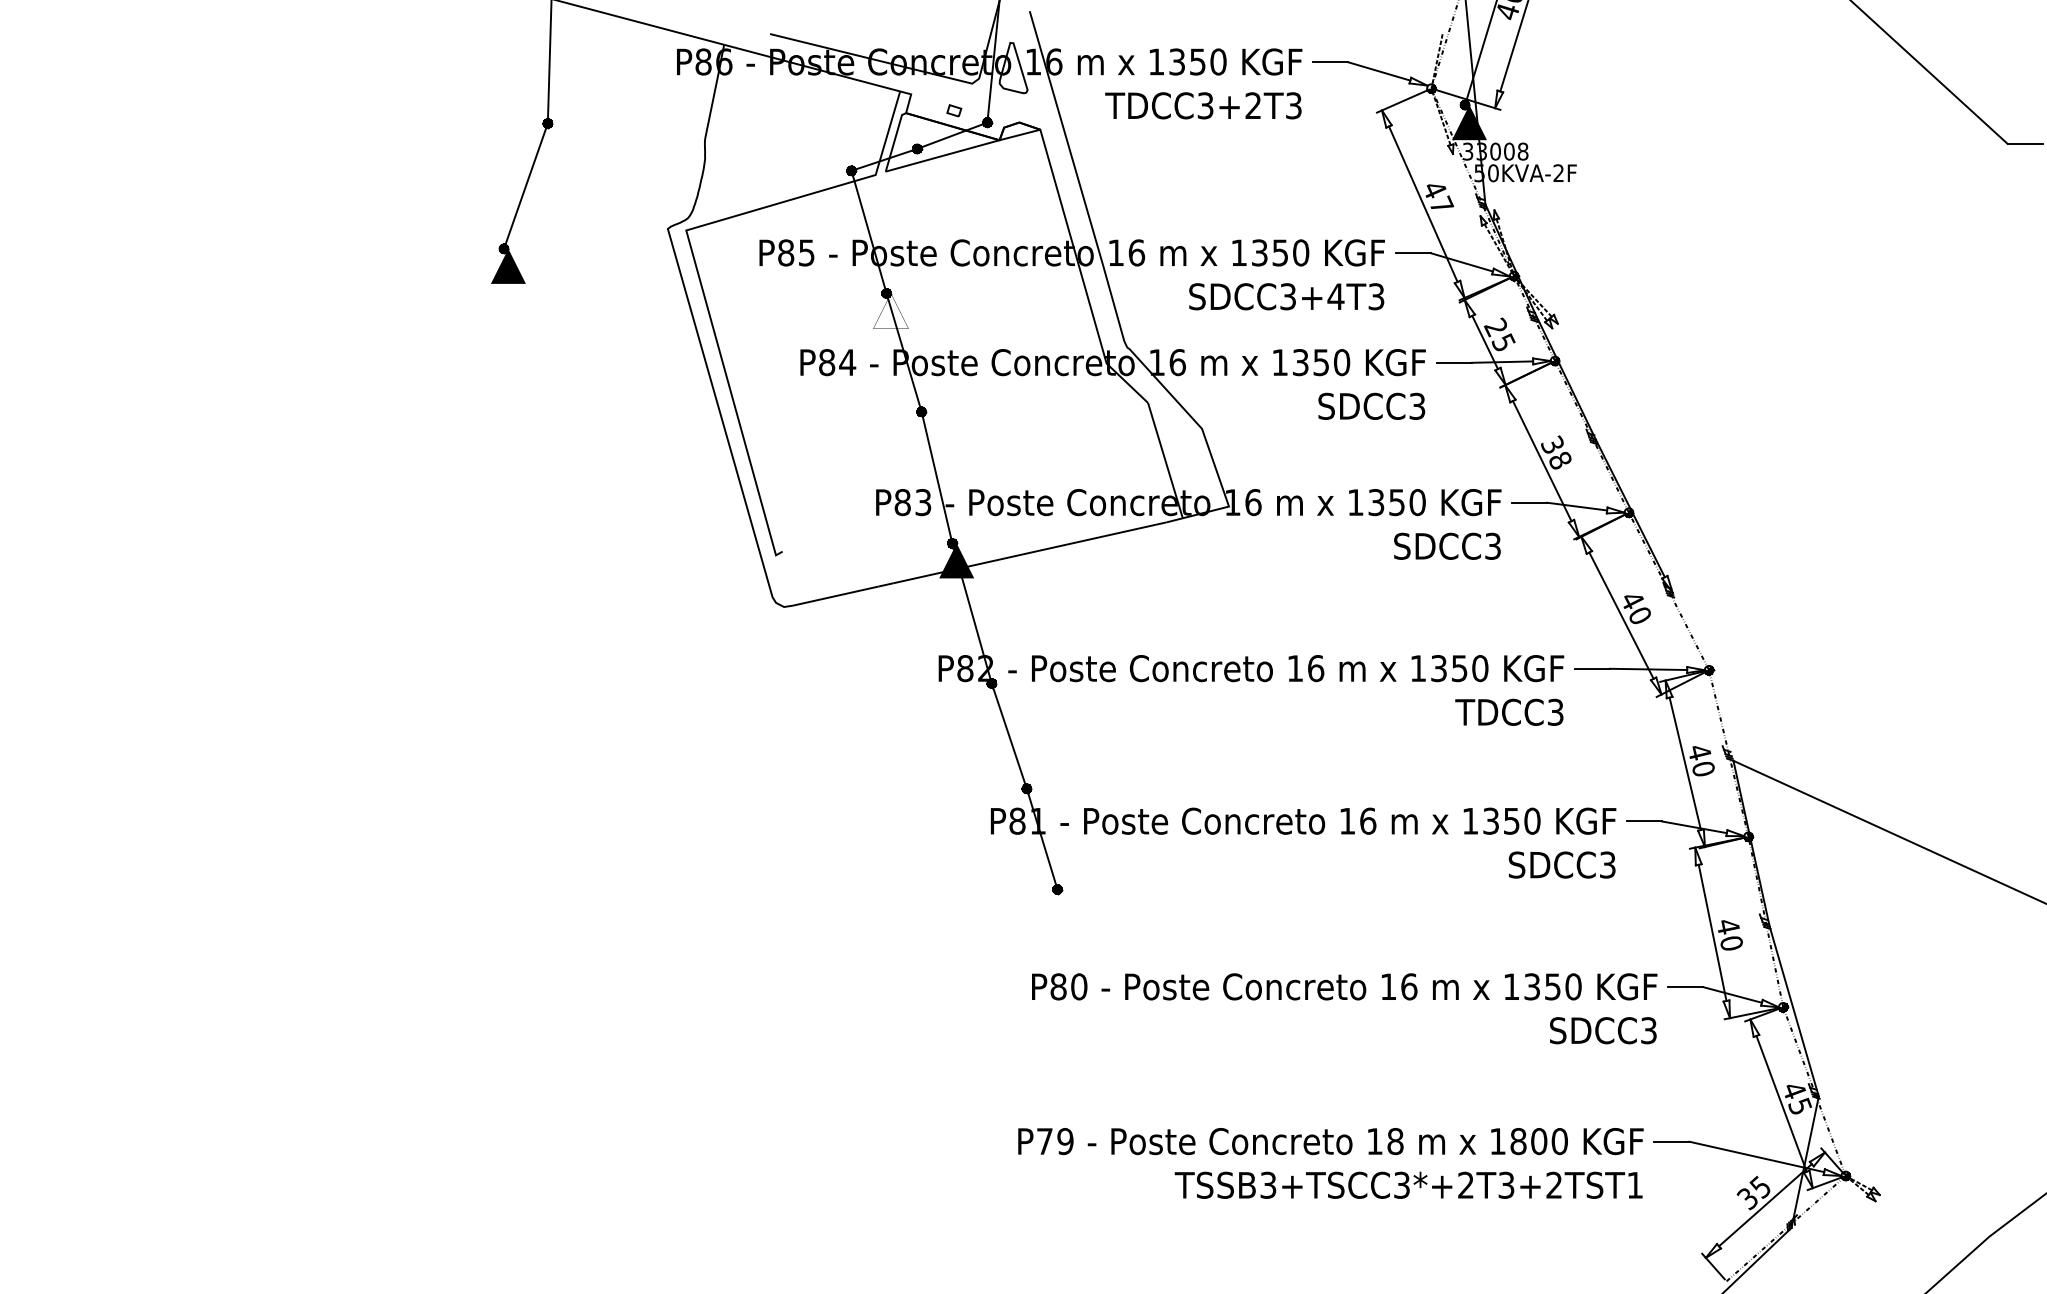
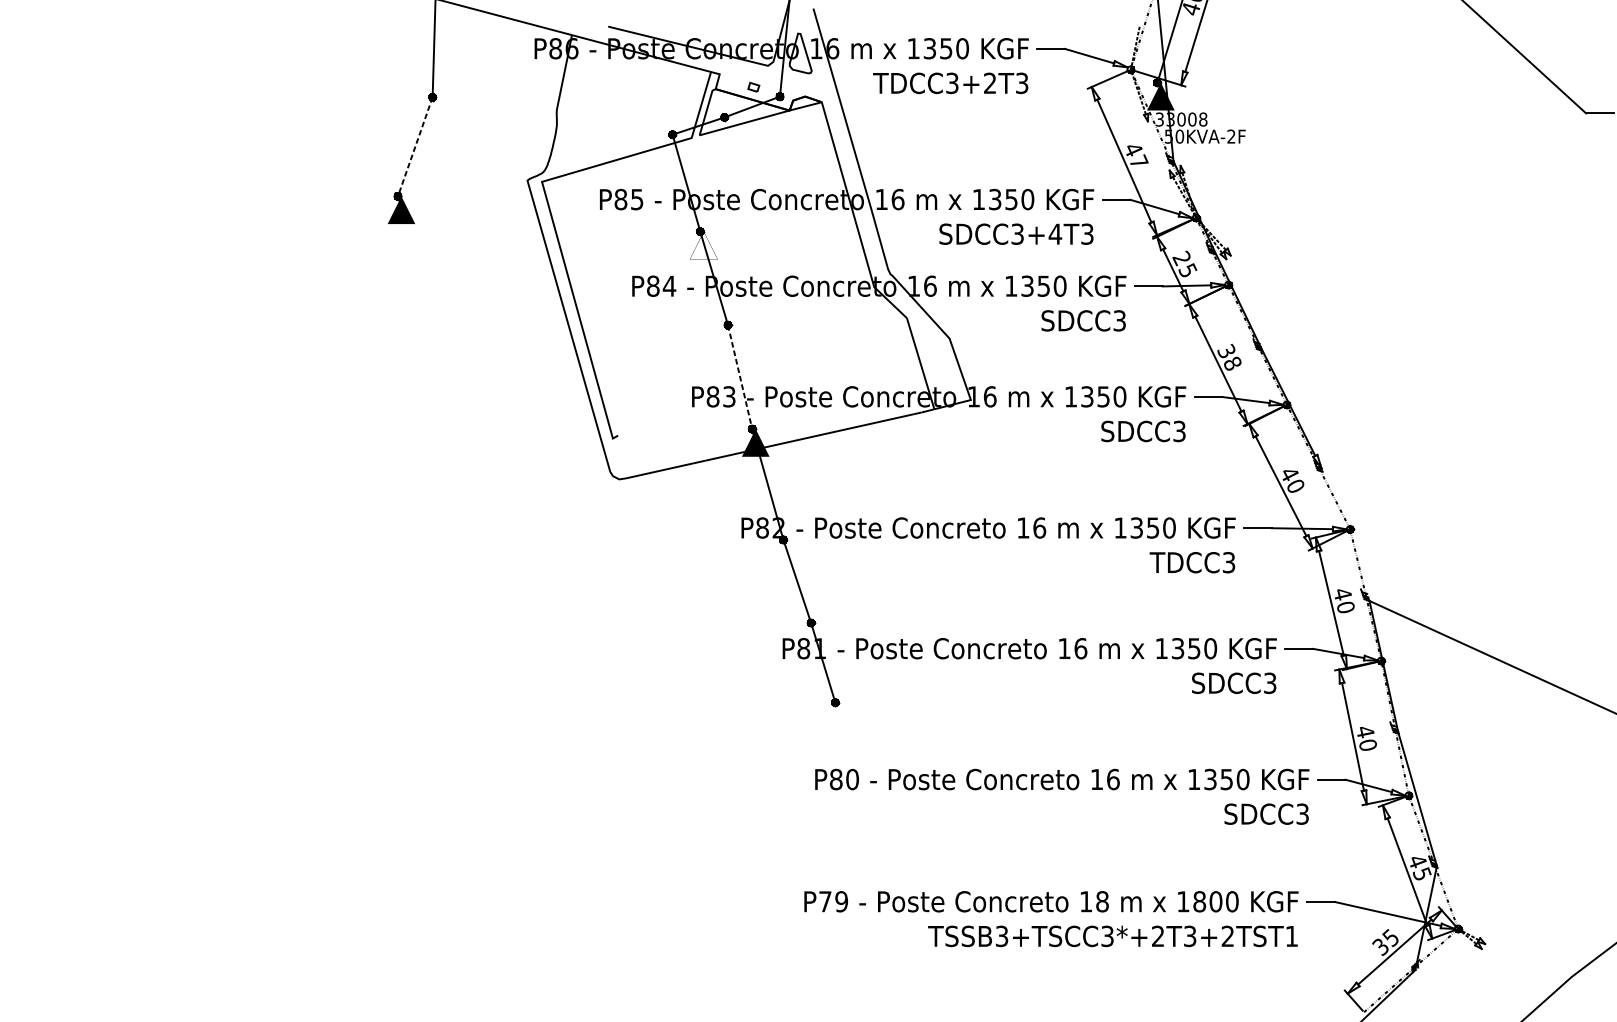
line: (525, 186) -> (414, 147), solid -> dashed
line: (937, 477) -> (740, 377), solid -> dashed

